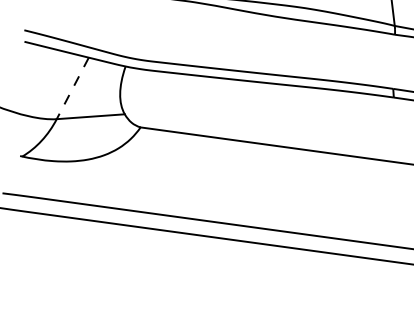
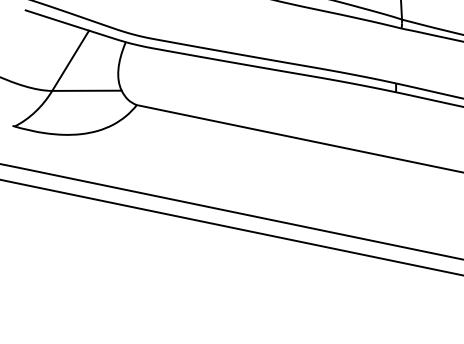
line: (72, 89) -> (70, 61), dashed -> solid

